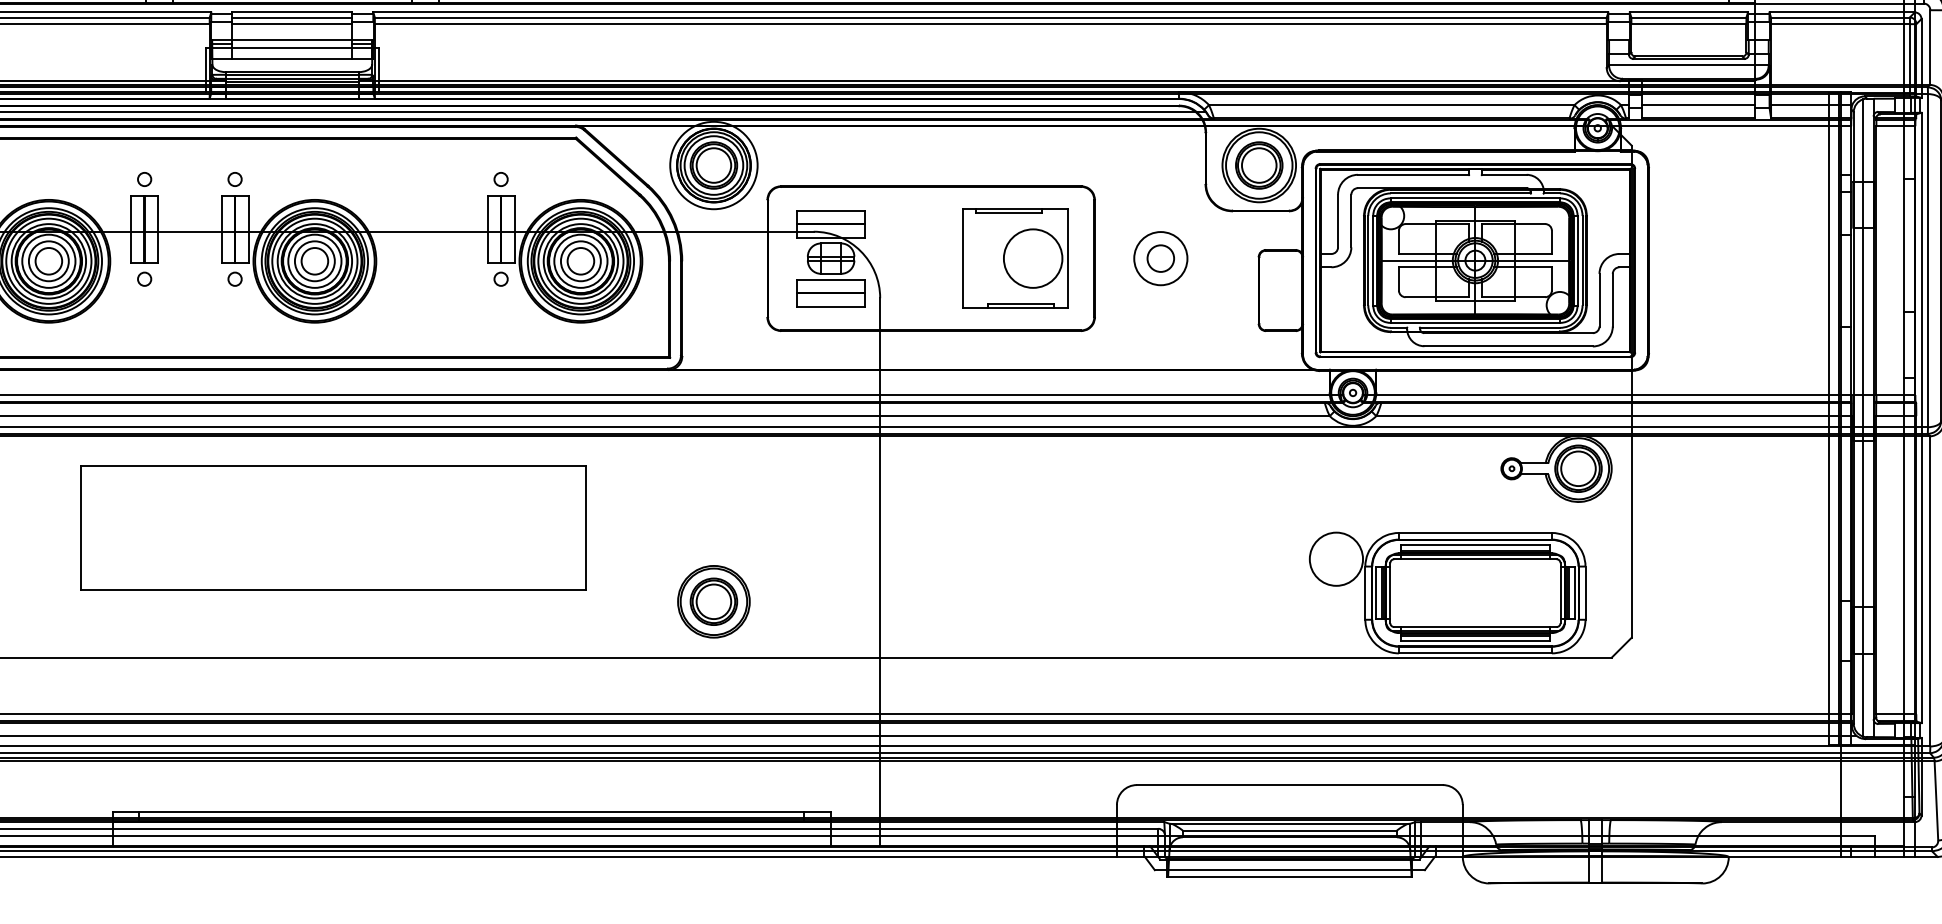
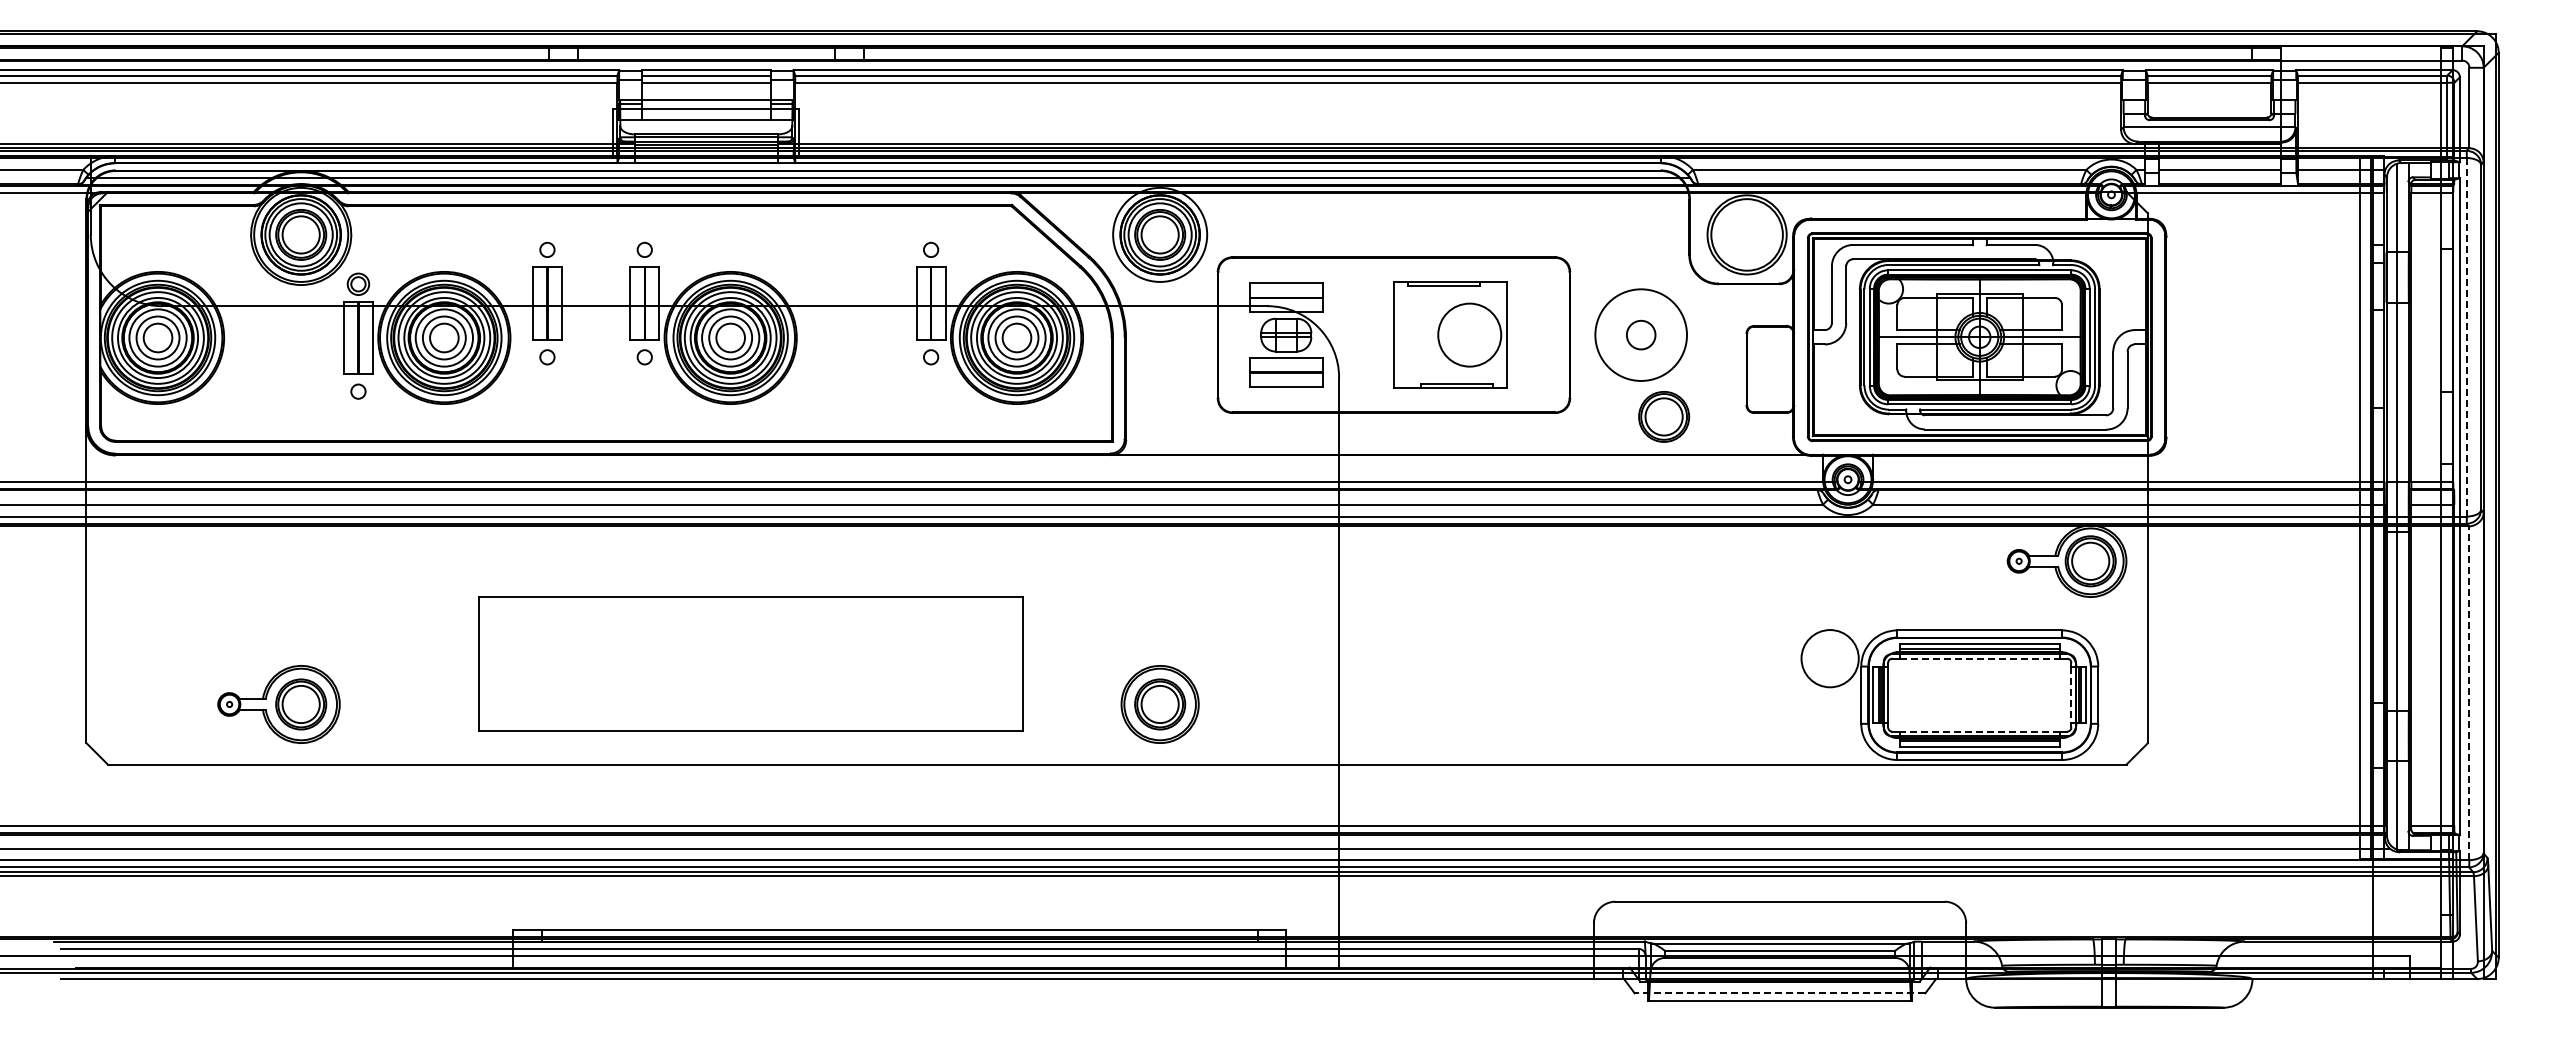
part: (1259, 165) -> (1664, 416), moved
part: (1015, 258) -> (1450, 334), moved
circle: (1160, 258) -> (1640, 334), size x1.6
line: (1927, 259) -> (2466, 336), solid -> dashed
part: (333, 527) -> (750, 663), moved
line: (1476, 559) -> (1980, 658), solid -> dashed
line: (1930, 591) -> (2469, 693), solid -> dashed
line: (1560, 593) -> (2071, 695), solid -> dashed
line: (1475, 626) -> (1979, 731), solid -> dashed
line: (1289, 870) -> (1779, 993), solid -> dashed

